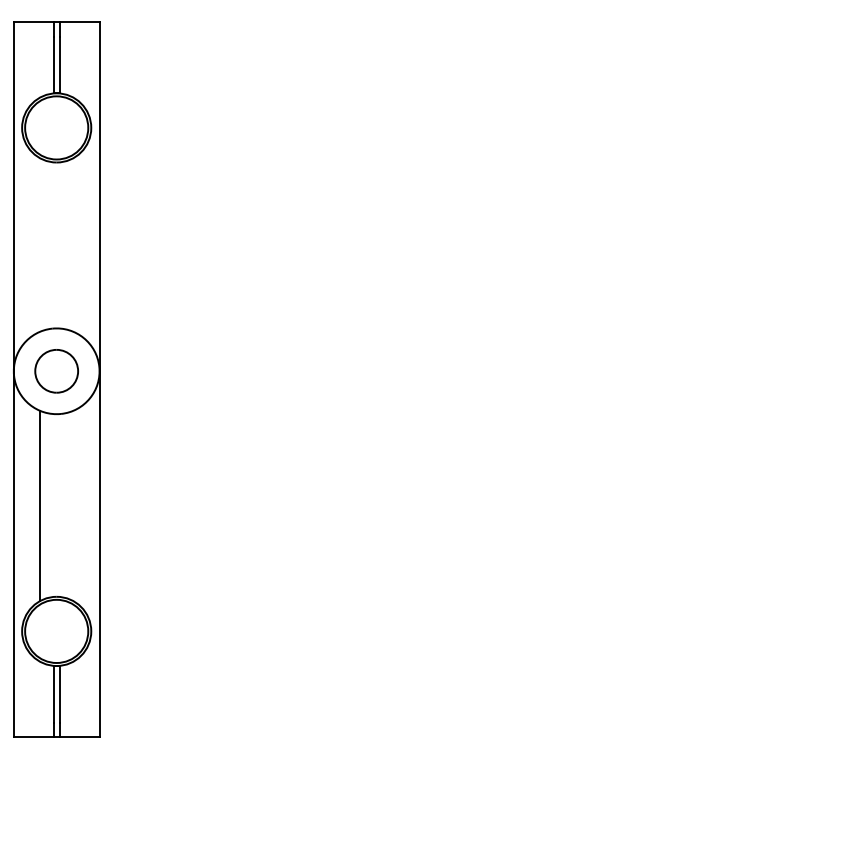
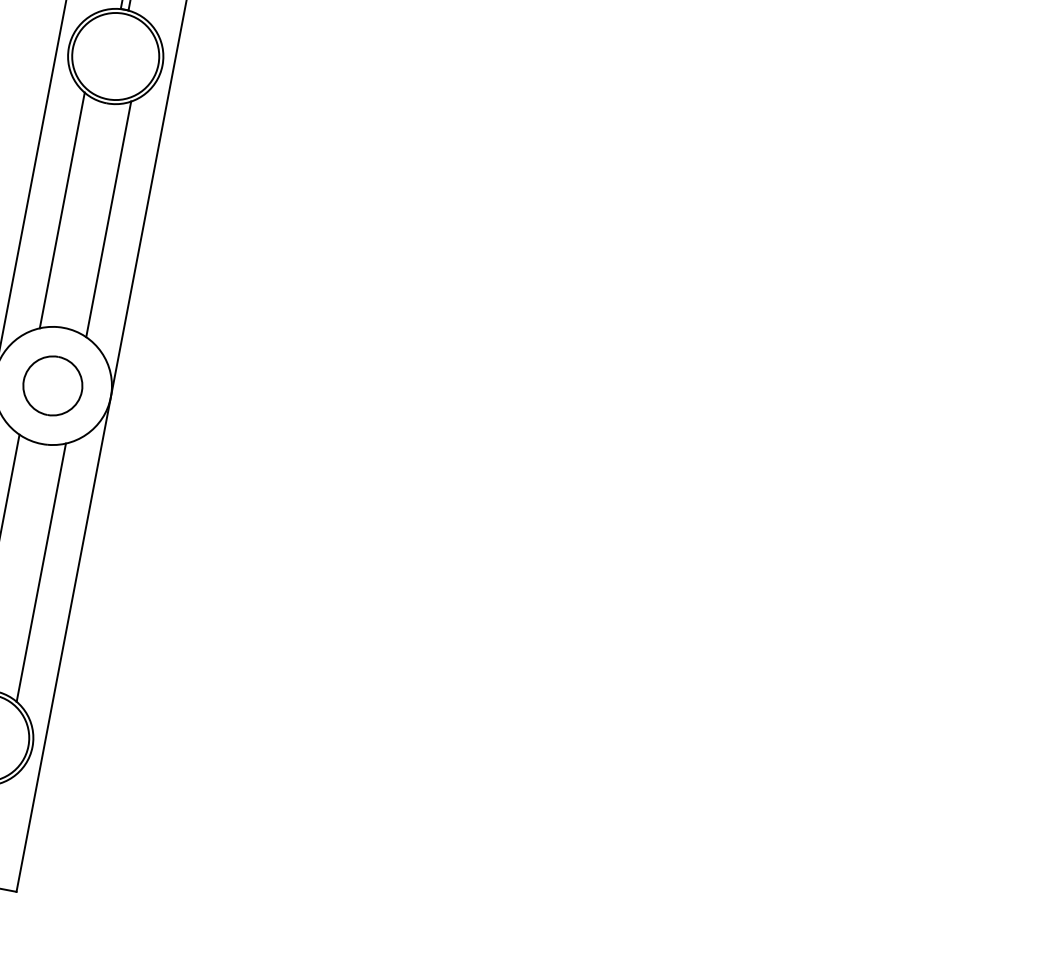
line: (39, 244) -> (62, 209), added
line: (73, 244) -> (108, 218), added
line: (73, 505) -> (40, 571), added

